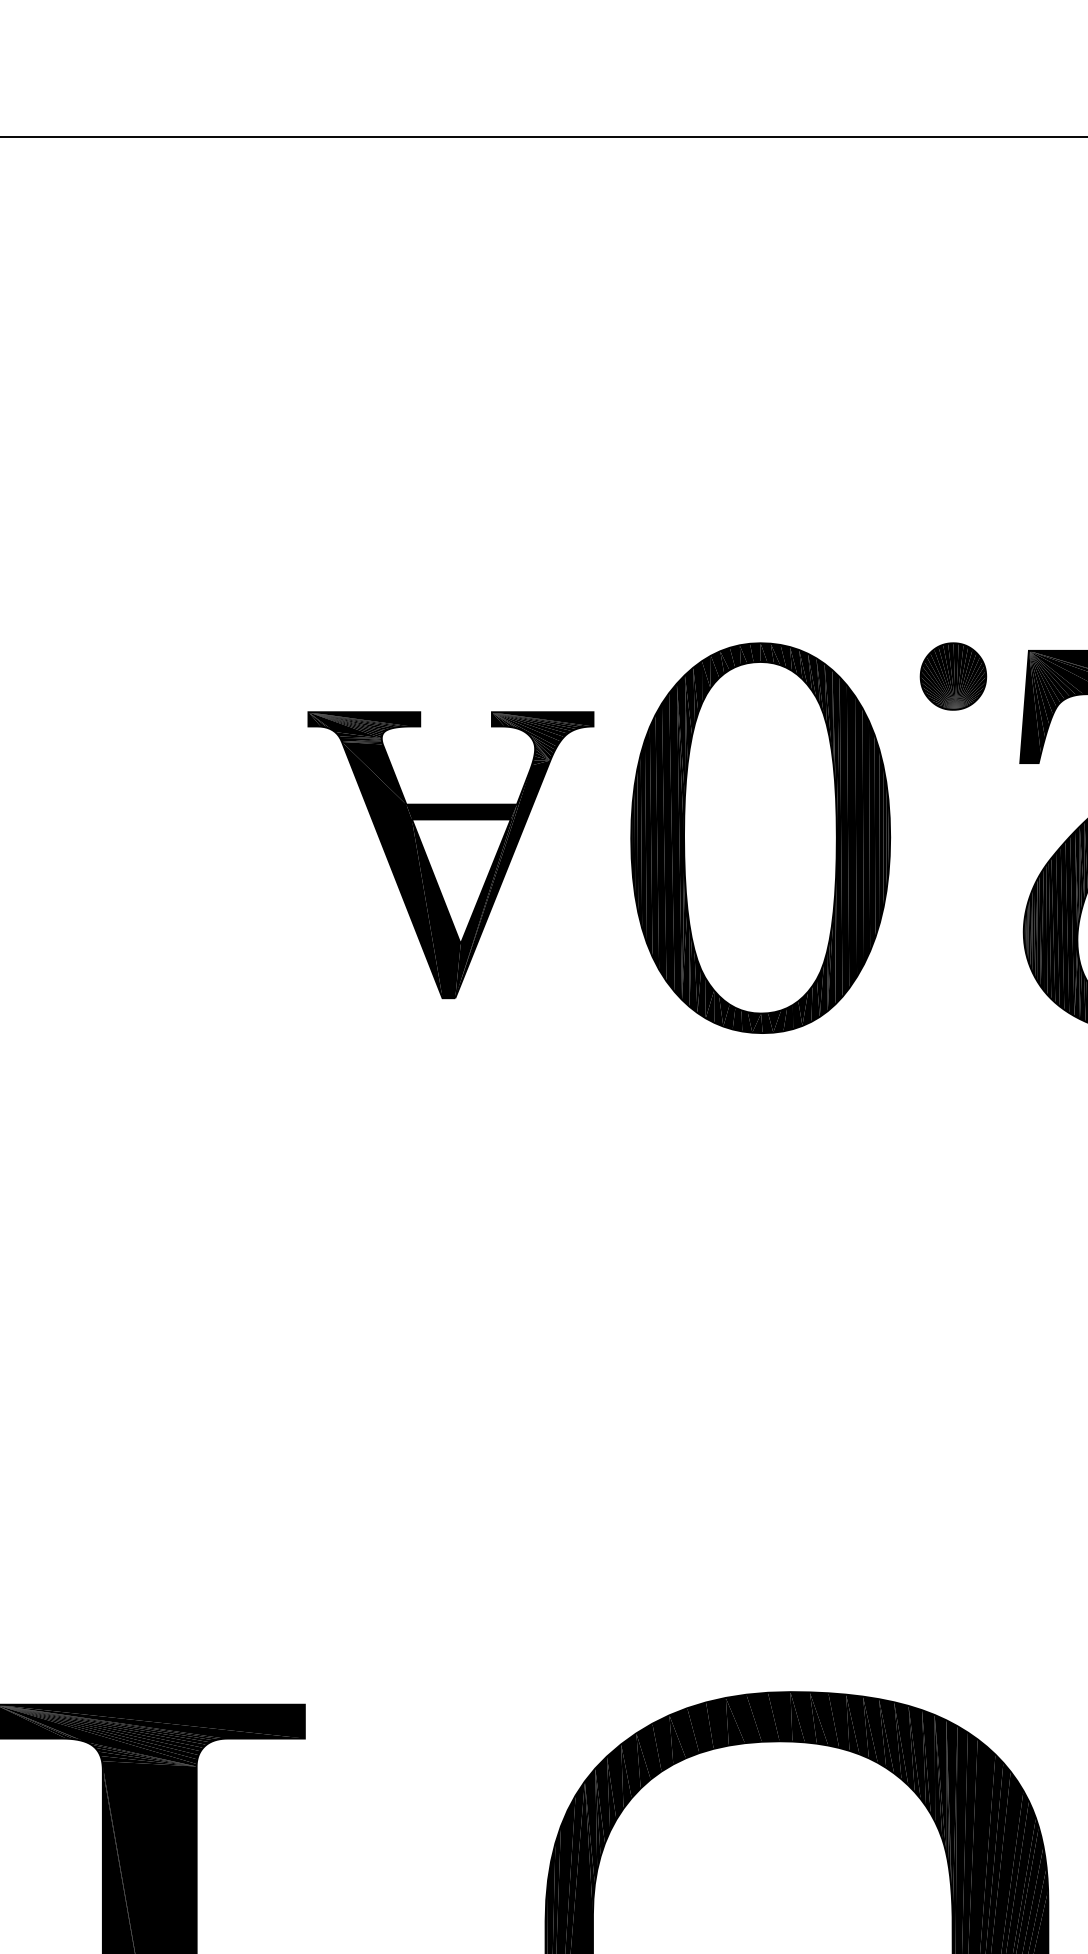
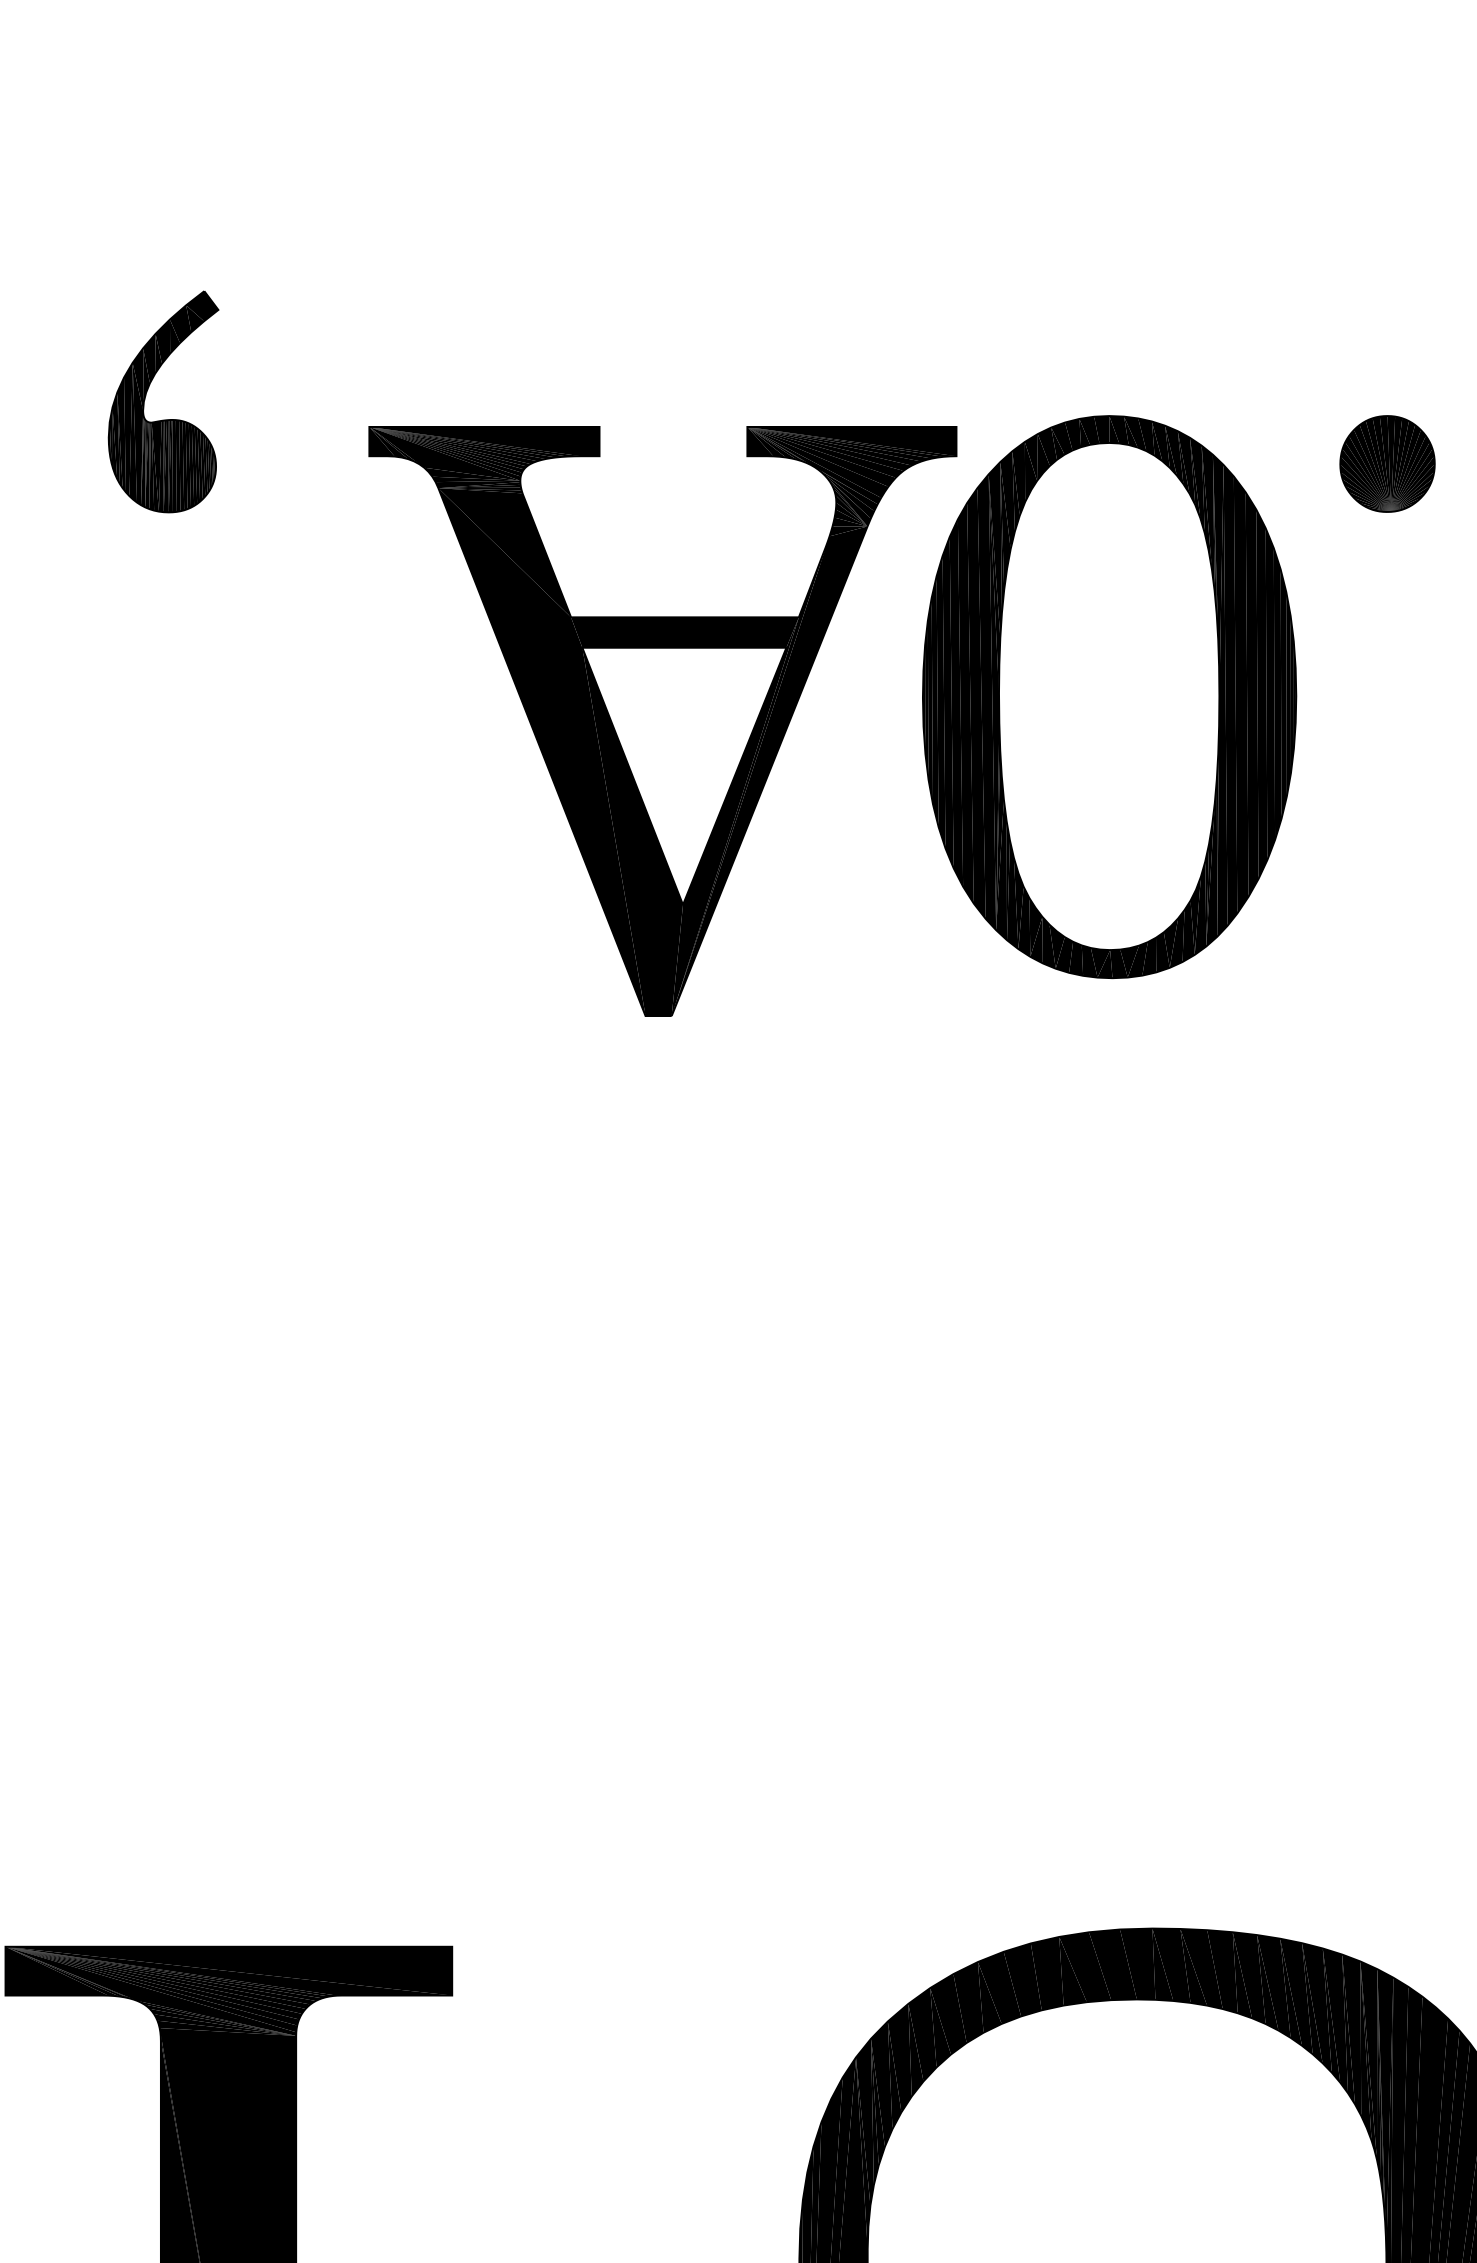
part: (104, 645) -> (163, 419), added
part: (450, 855) -> (662, 722), size x1.43

